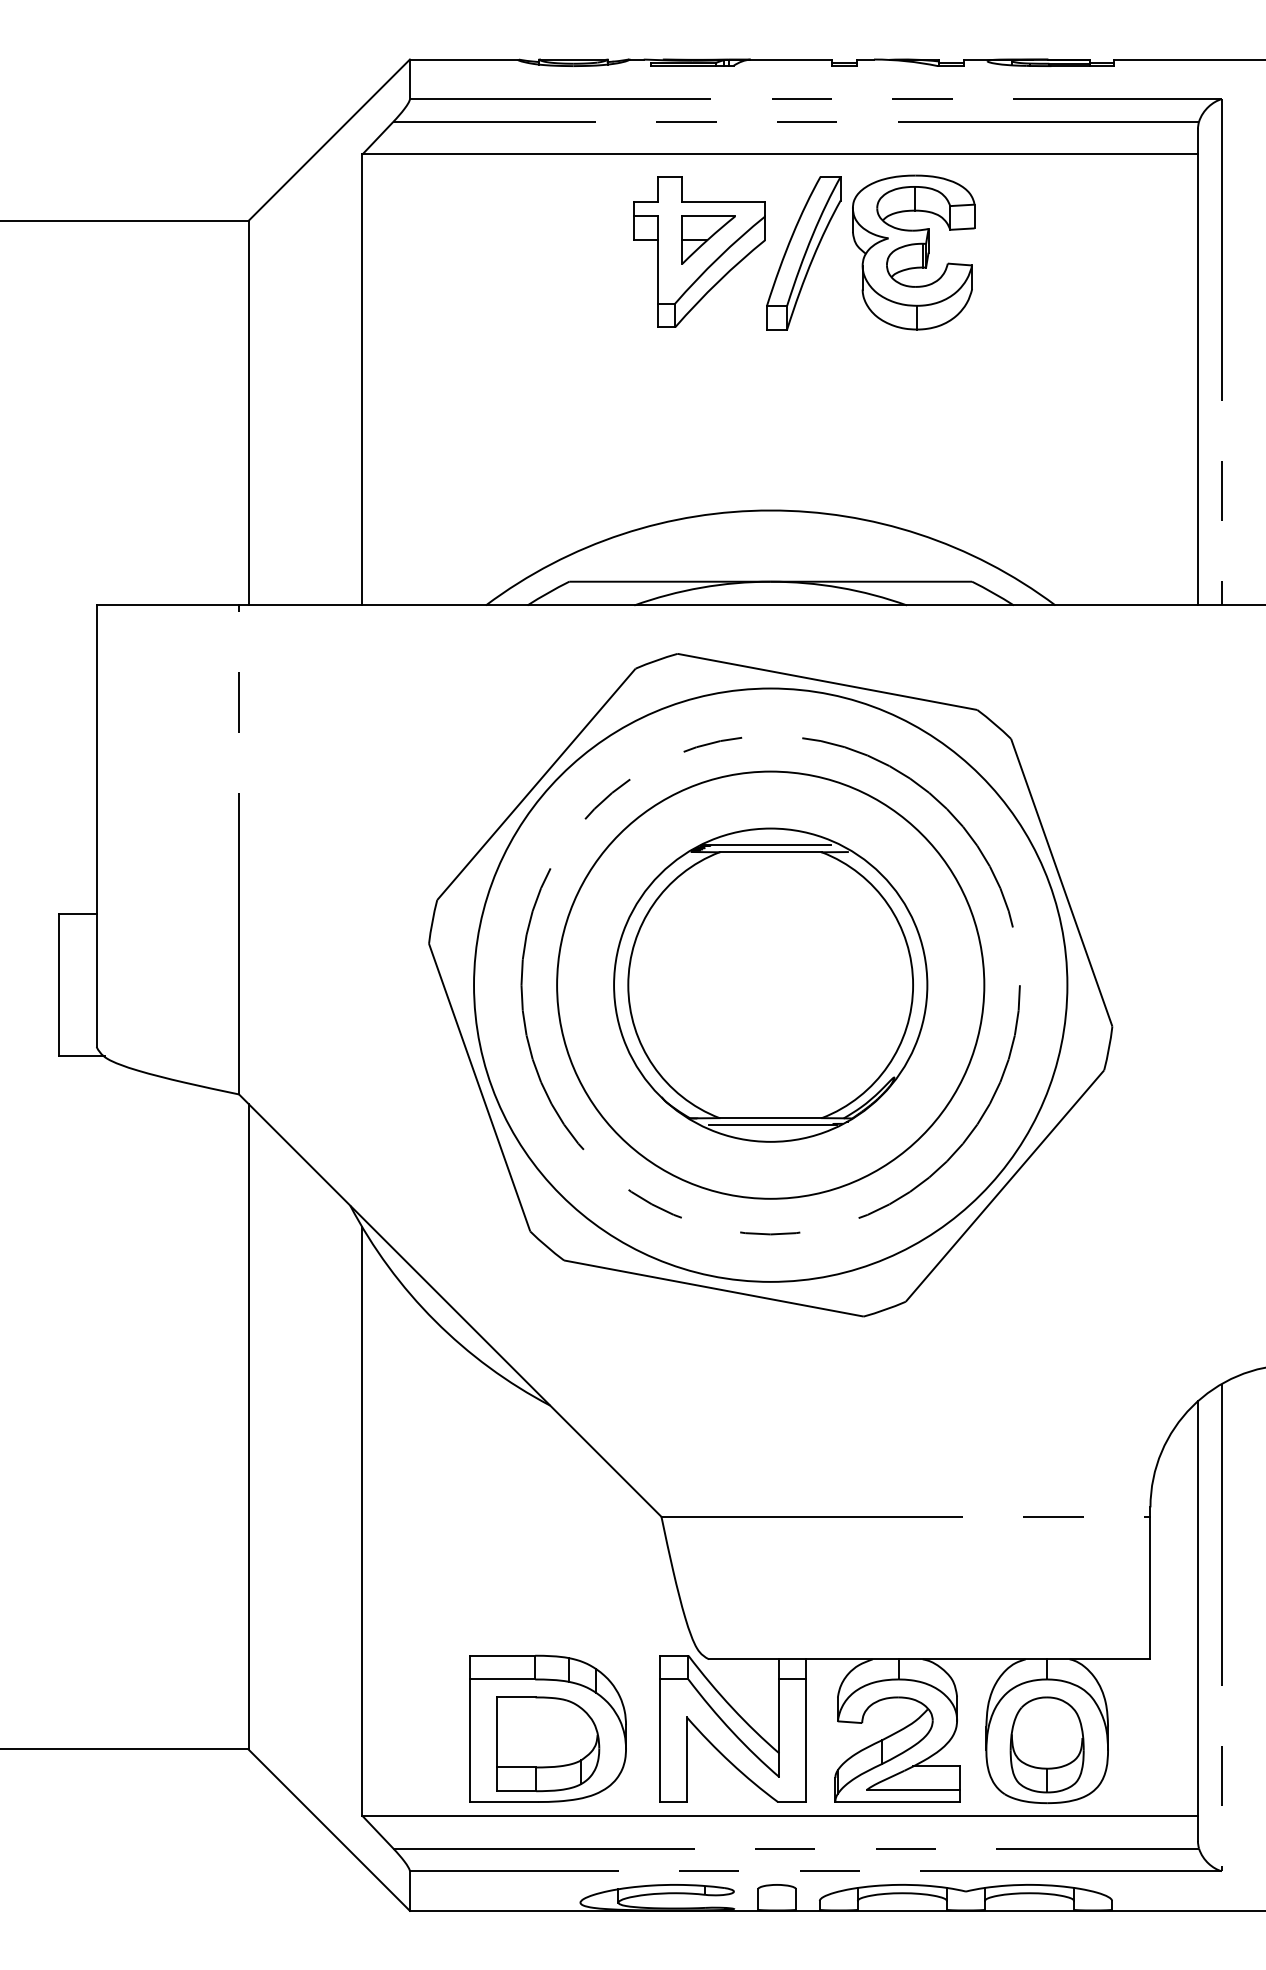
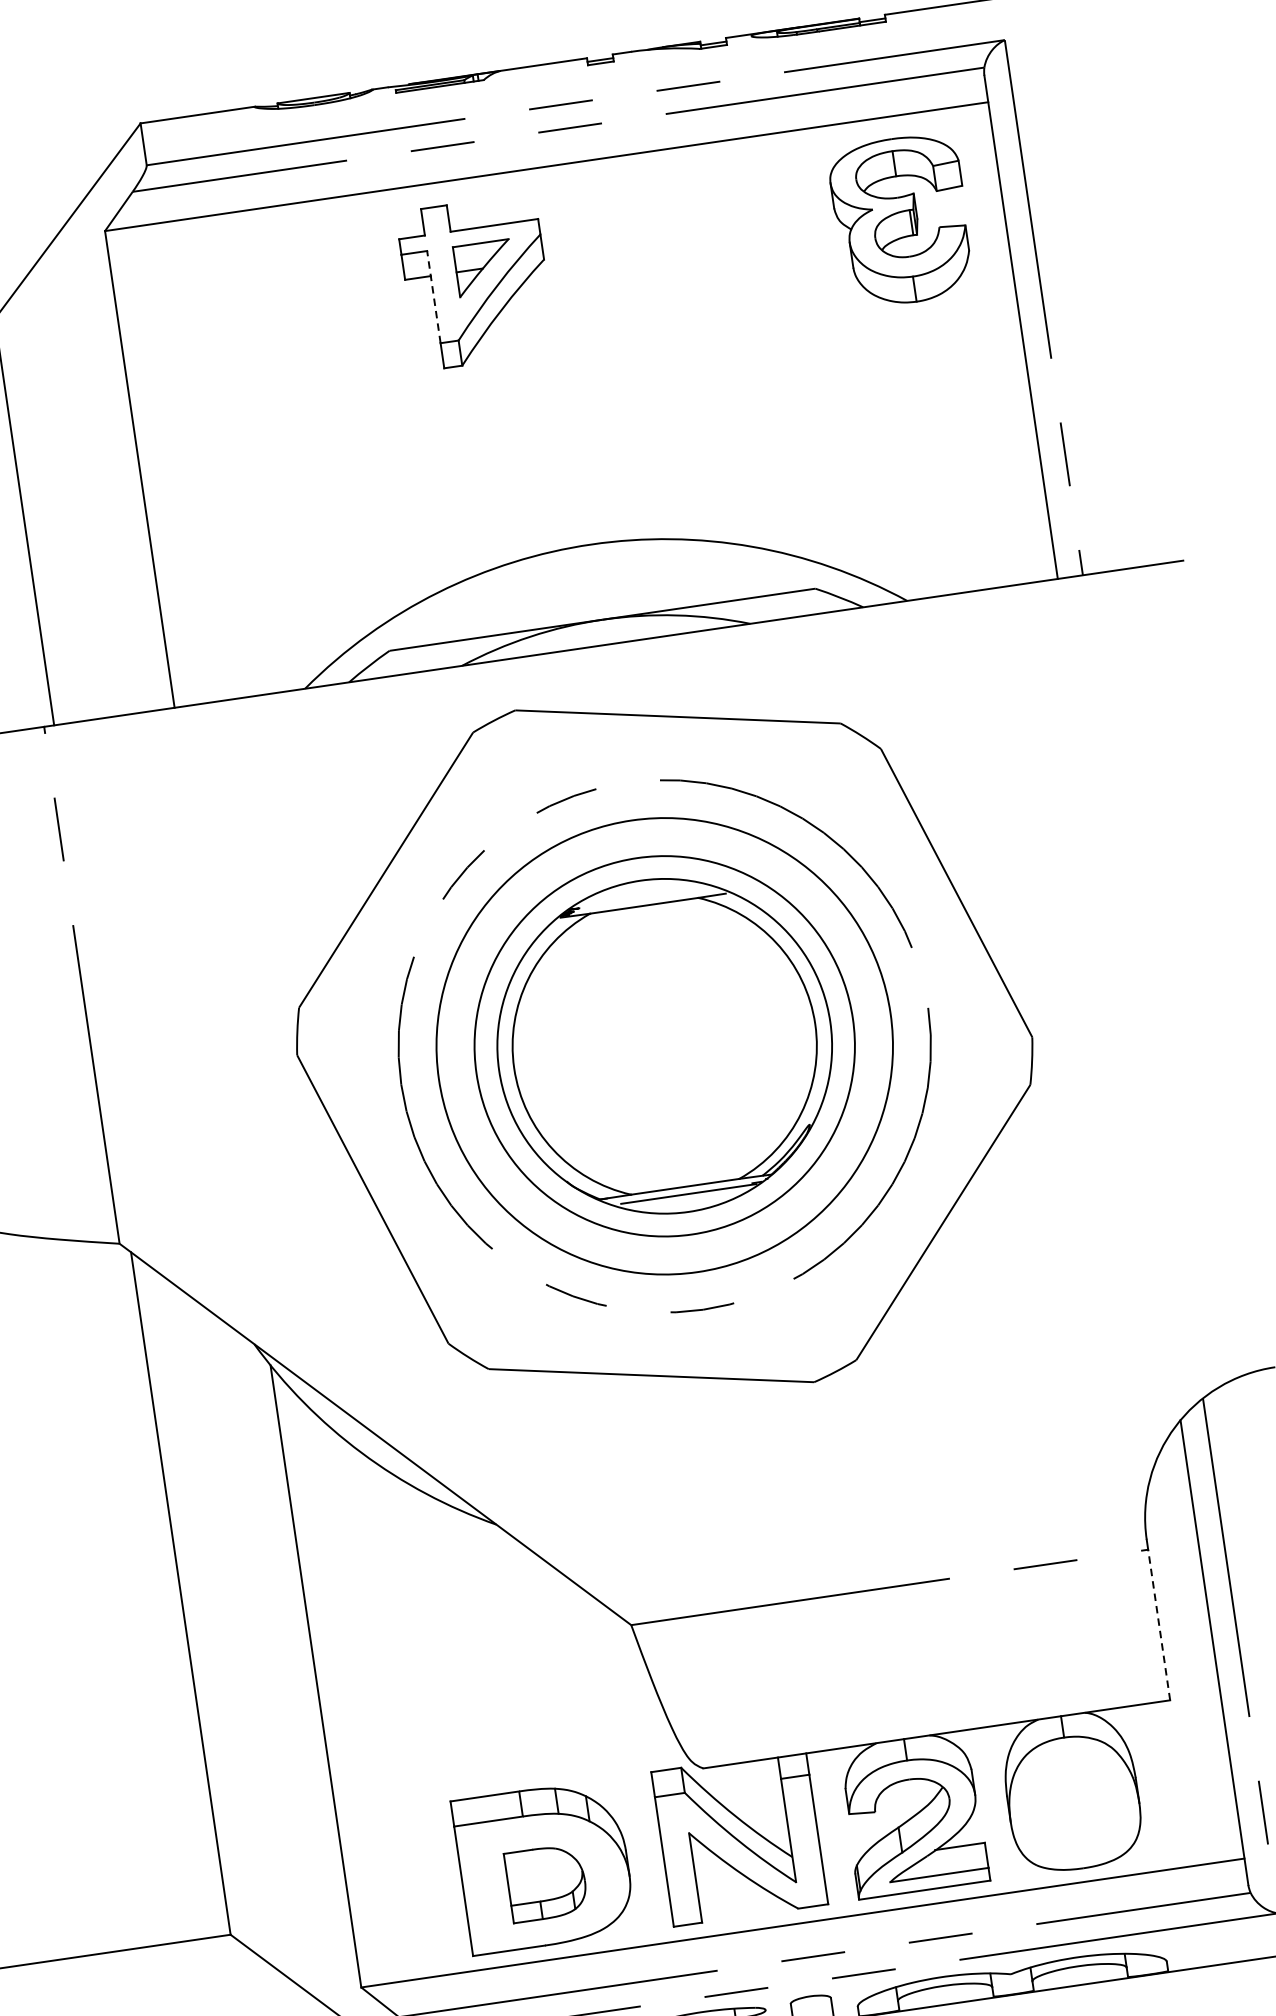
part: (913, 252) -> (901, 220), moved
part: (803, 253) -> (586, 267), removed
line: (658, 260) -> (434, 297), solid -> dashed
line: (767, 845) -> (639, 899), removed
circle: (770, 984) -> (664, 1045), size x0.6
line: (1150, 1587) -> (1159, 1624), solid -> dashed
part: (548, 1744) -> (546, 1883), size x0.7
part: (1046, 1744) -> (1073, 1806), removed

